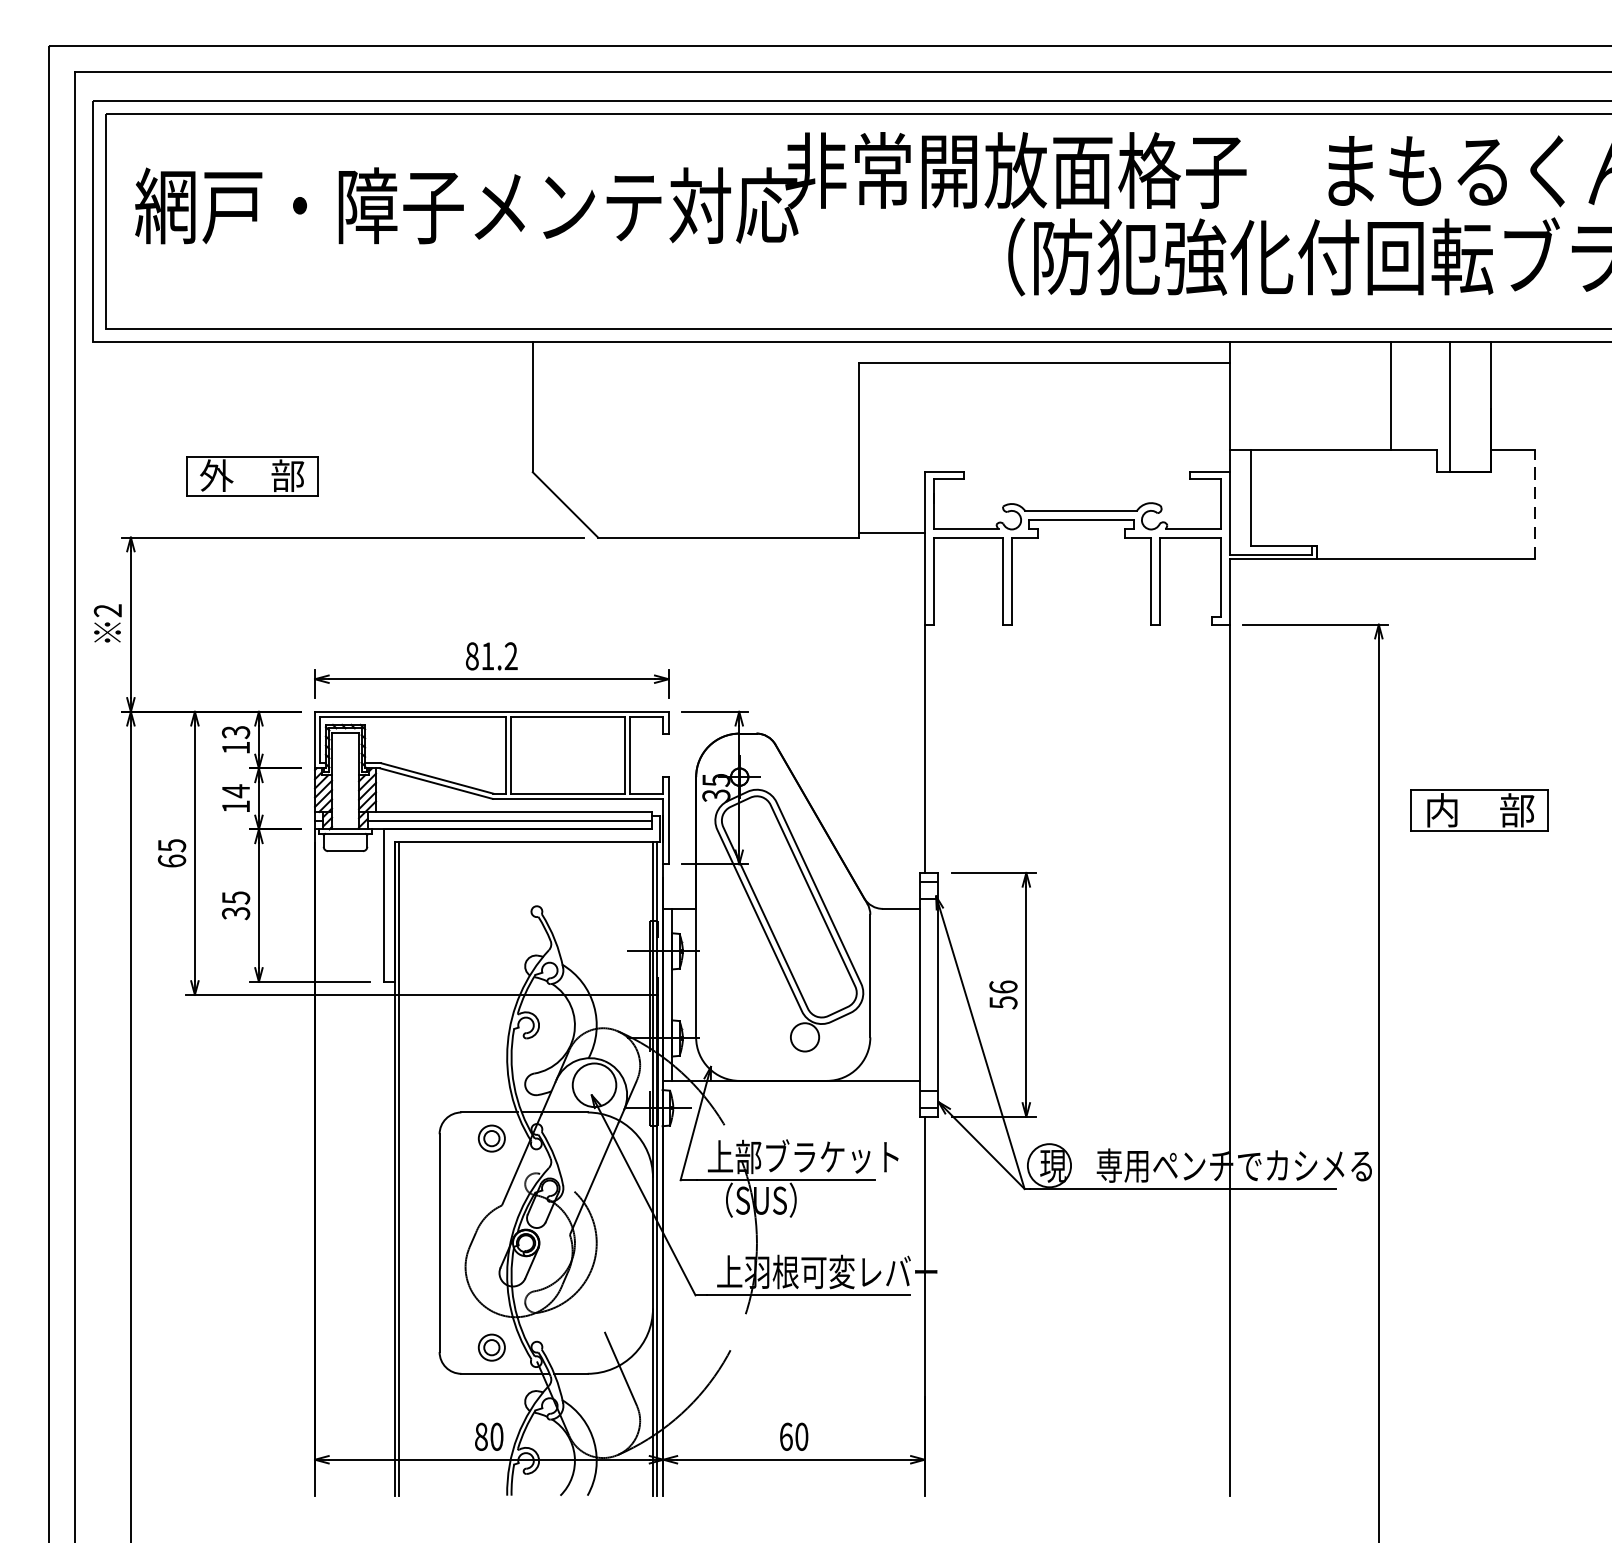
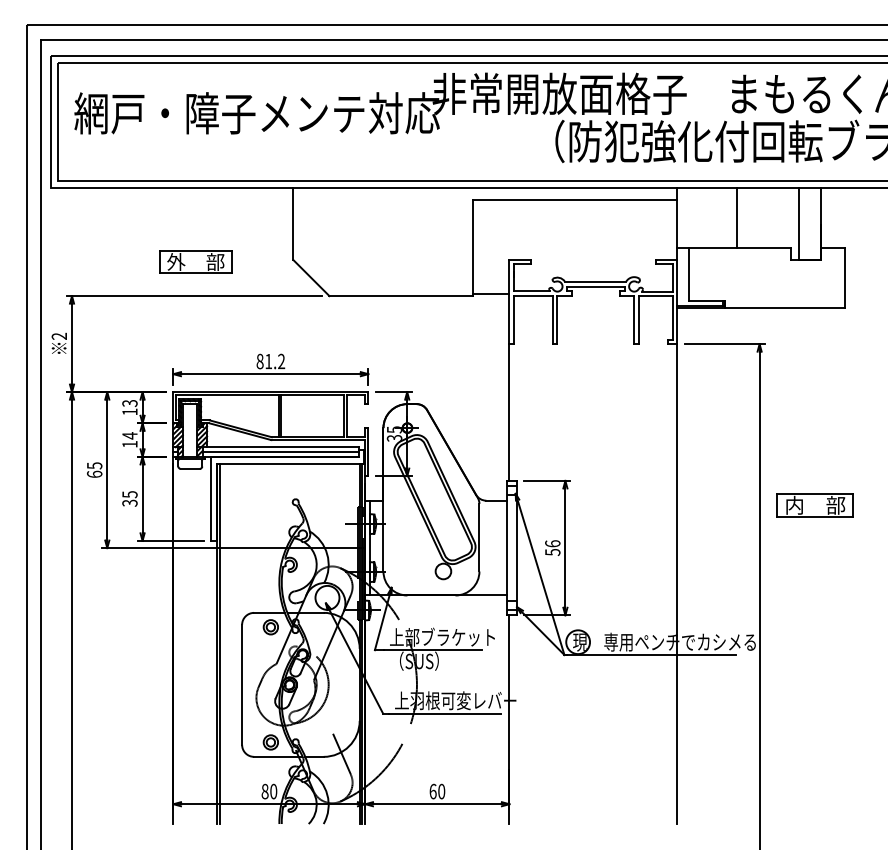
line: (1391, 396) -> (737, 218), moved
part: (251, 474) -> (195, 261), moved
line: (1534, 505) -> (845, 278), dashed -> solid
part: (1478, 810) -> (814, 505), moved

